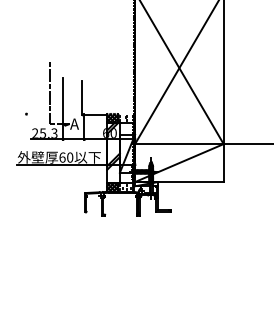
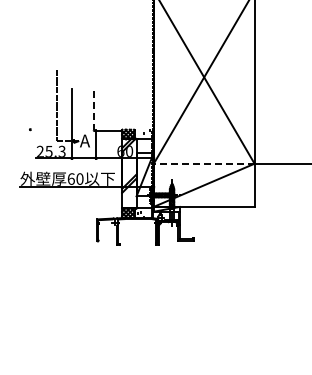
line: (82, 98) -> (93, 111), solid -> dashed
line: (178, 143) -> (203, 163), solid -> dashed

